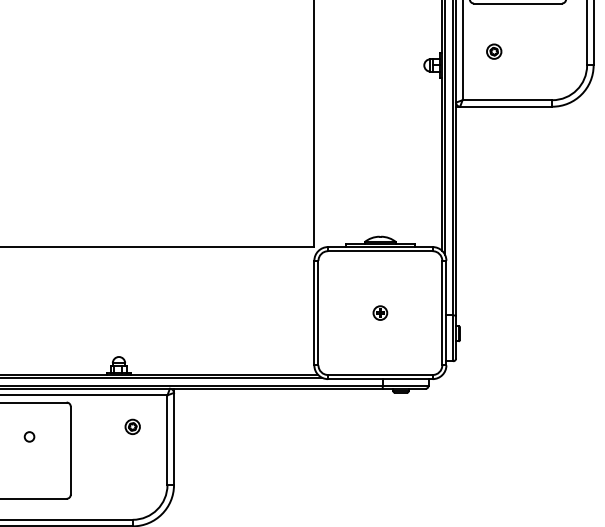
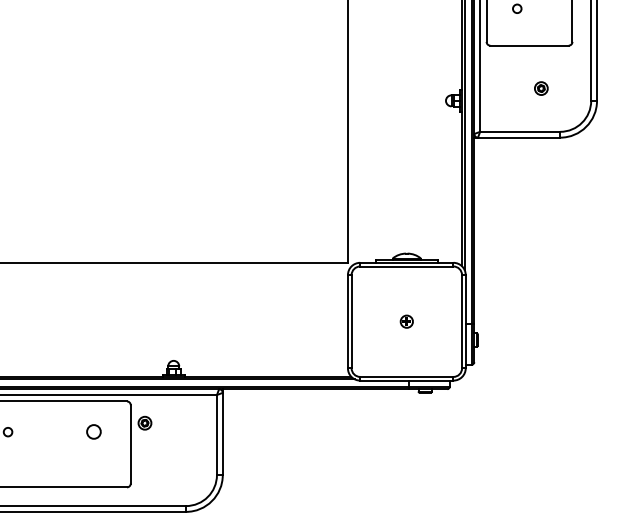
part: (494, 51) -> (541, 88), moved
part: (132, 426) -> (144, 422), moved
circle: (29, 437) -> (93, 432), size x1.6

